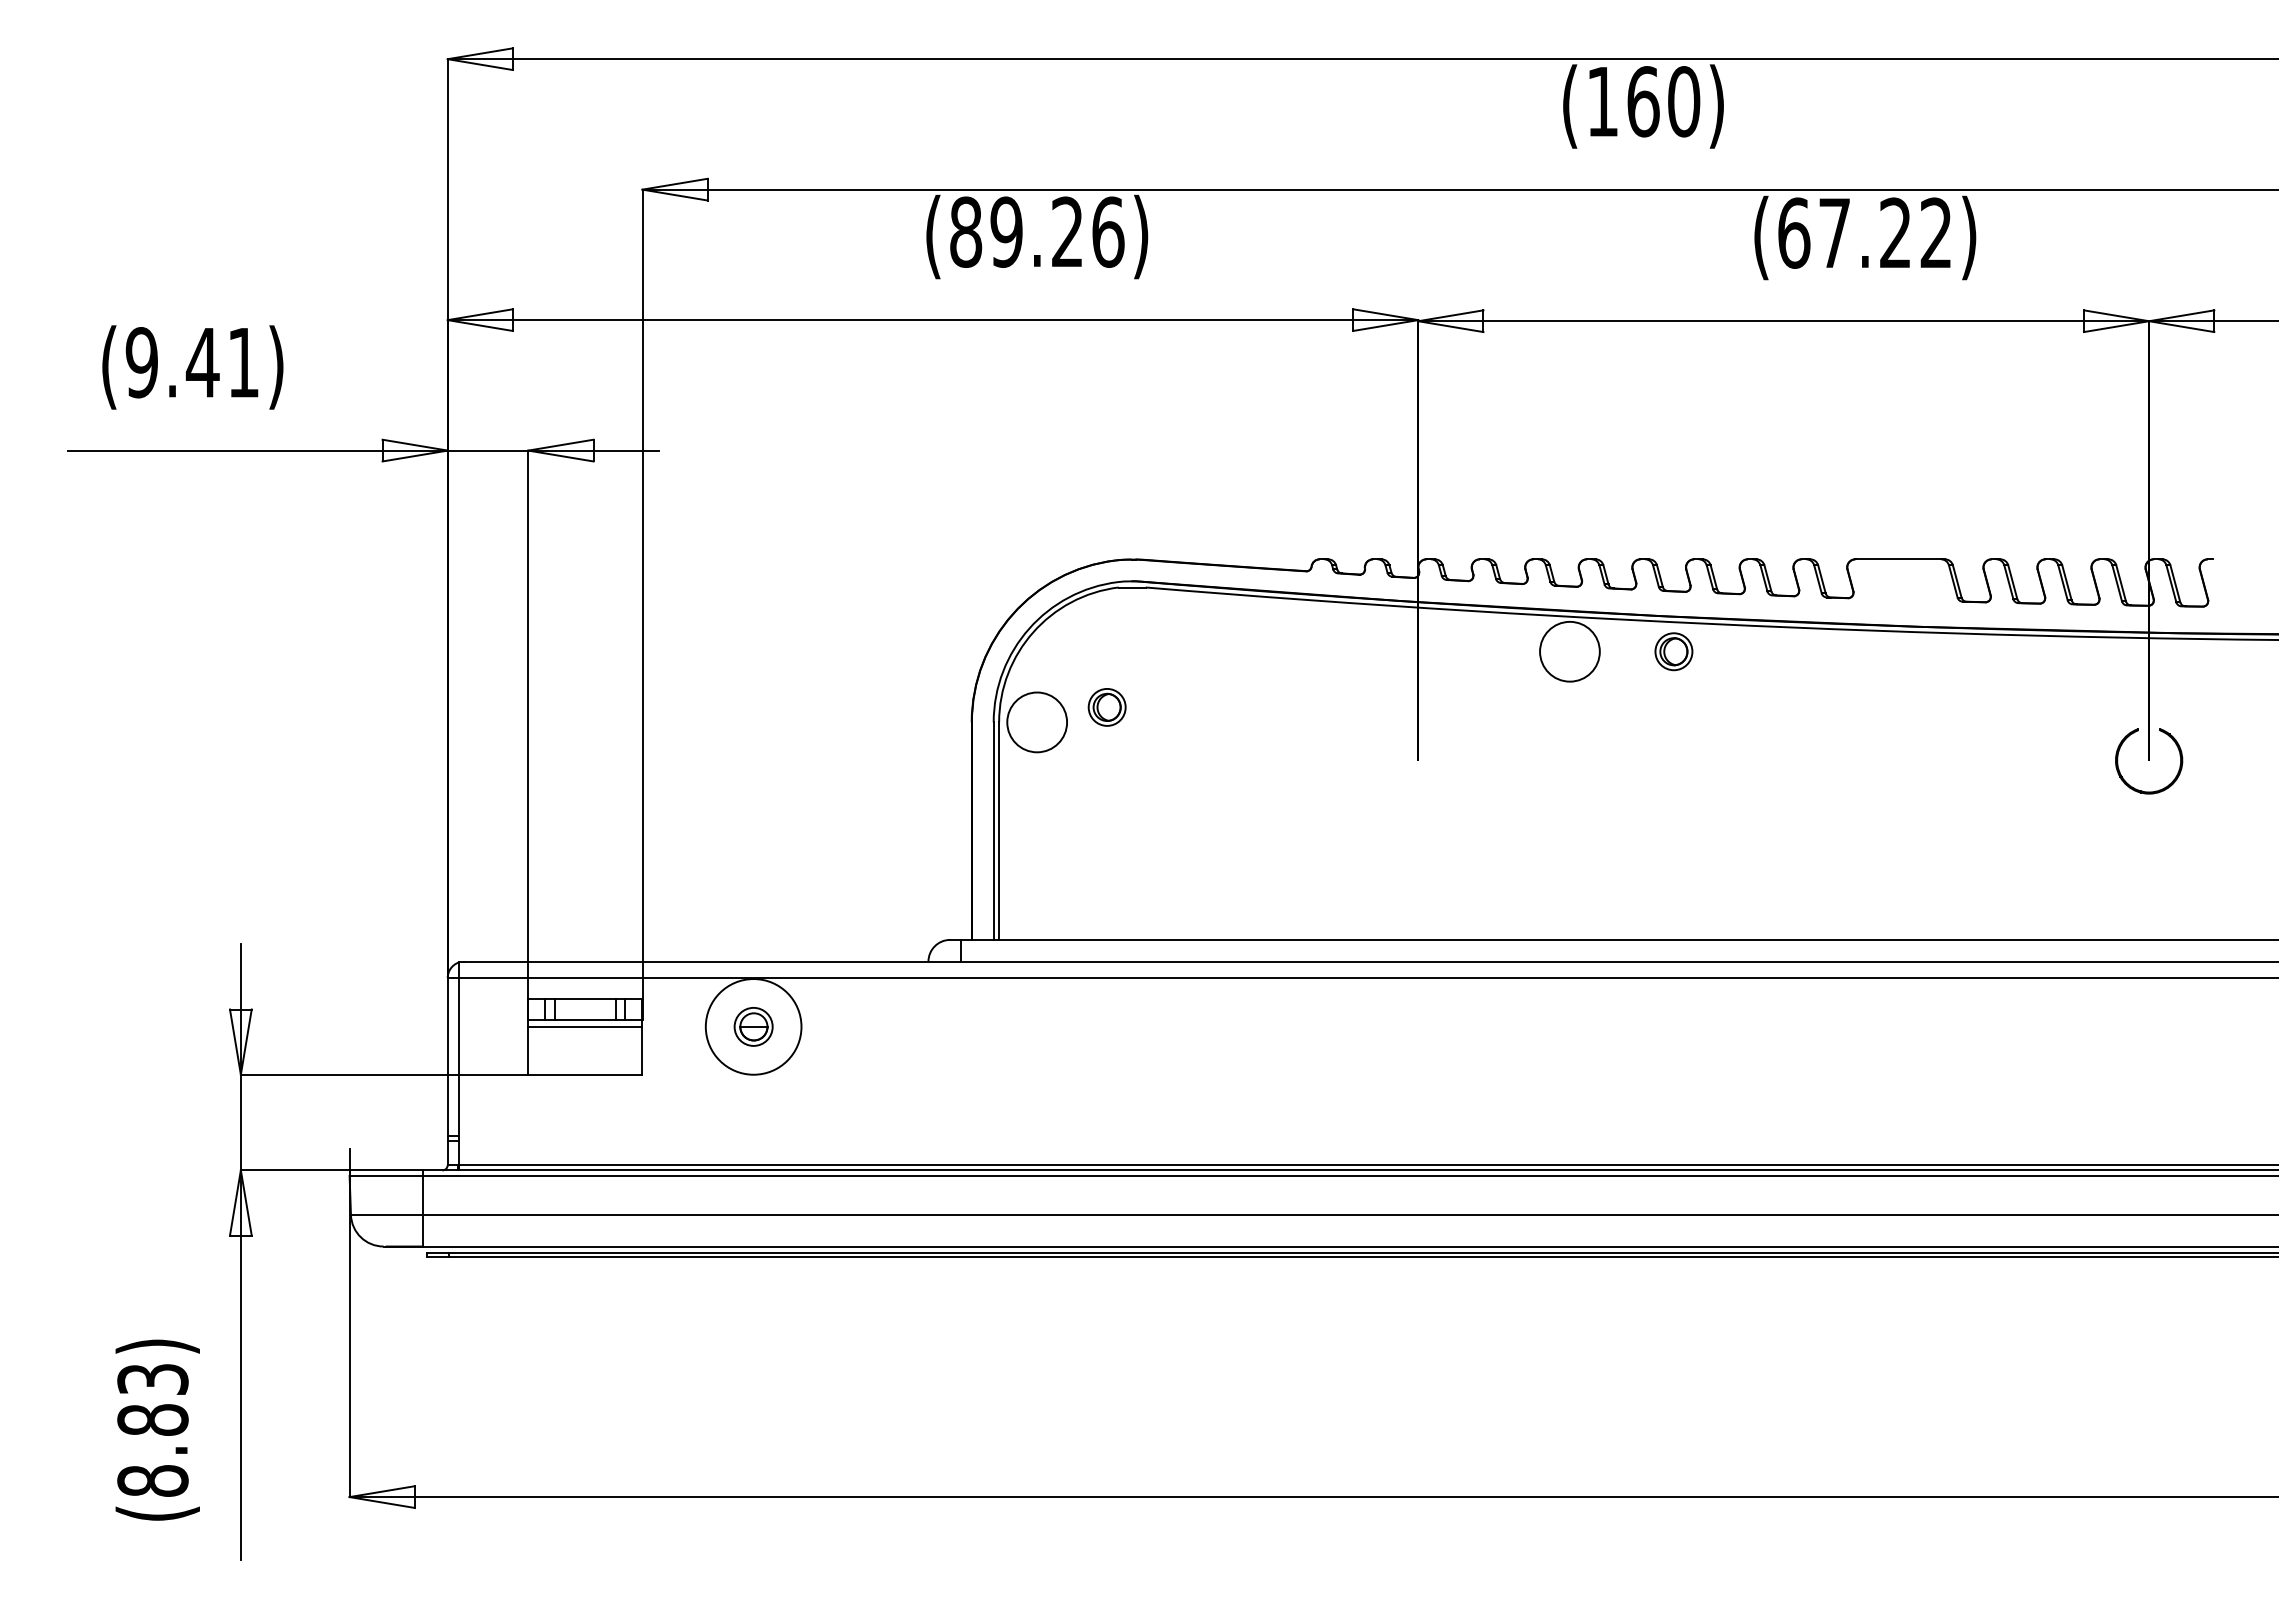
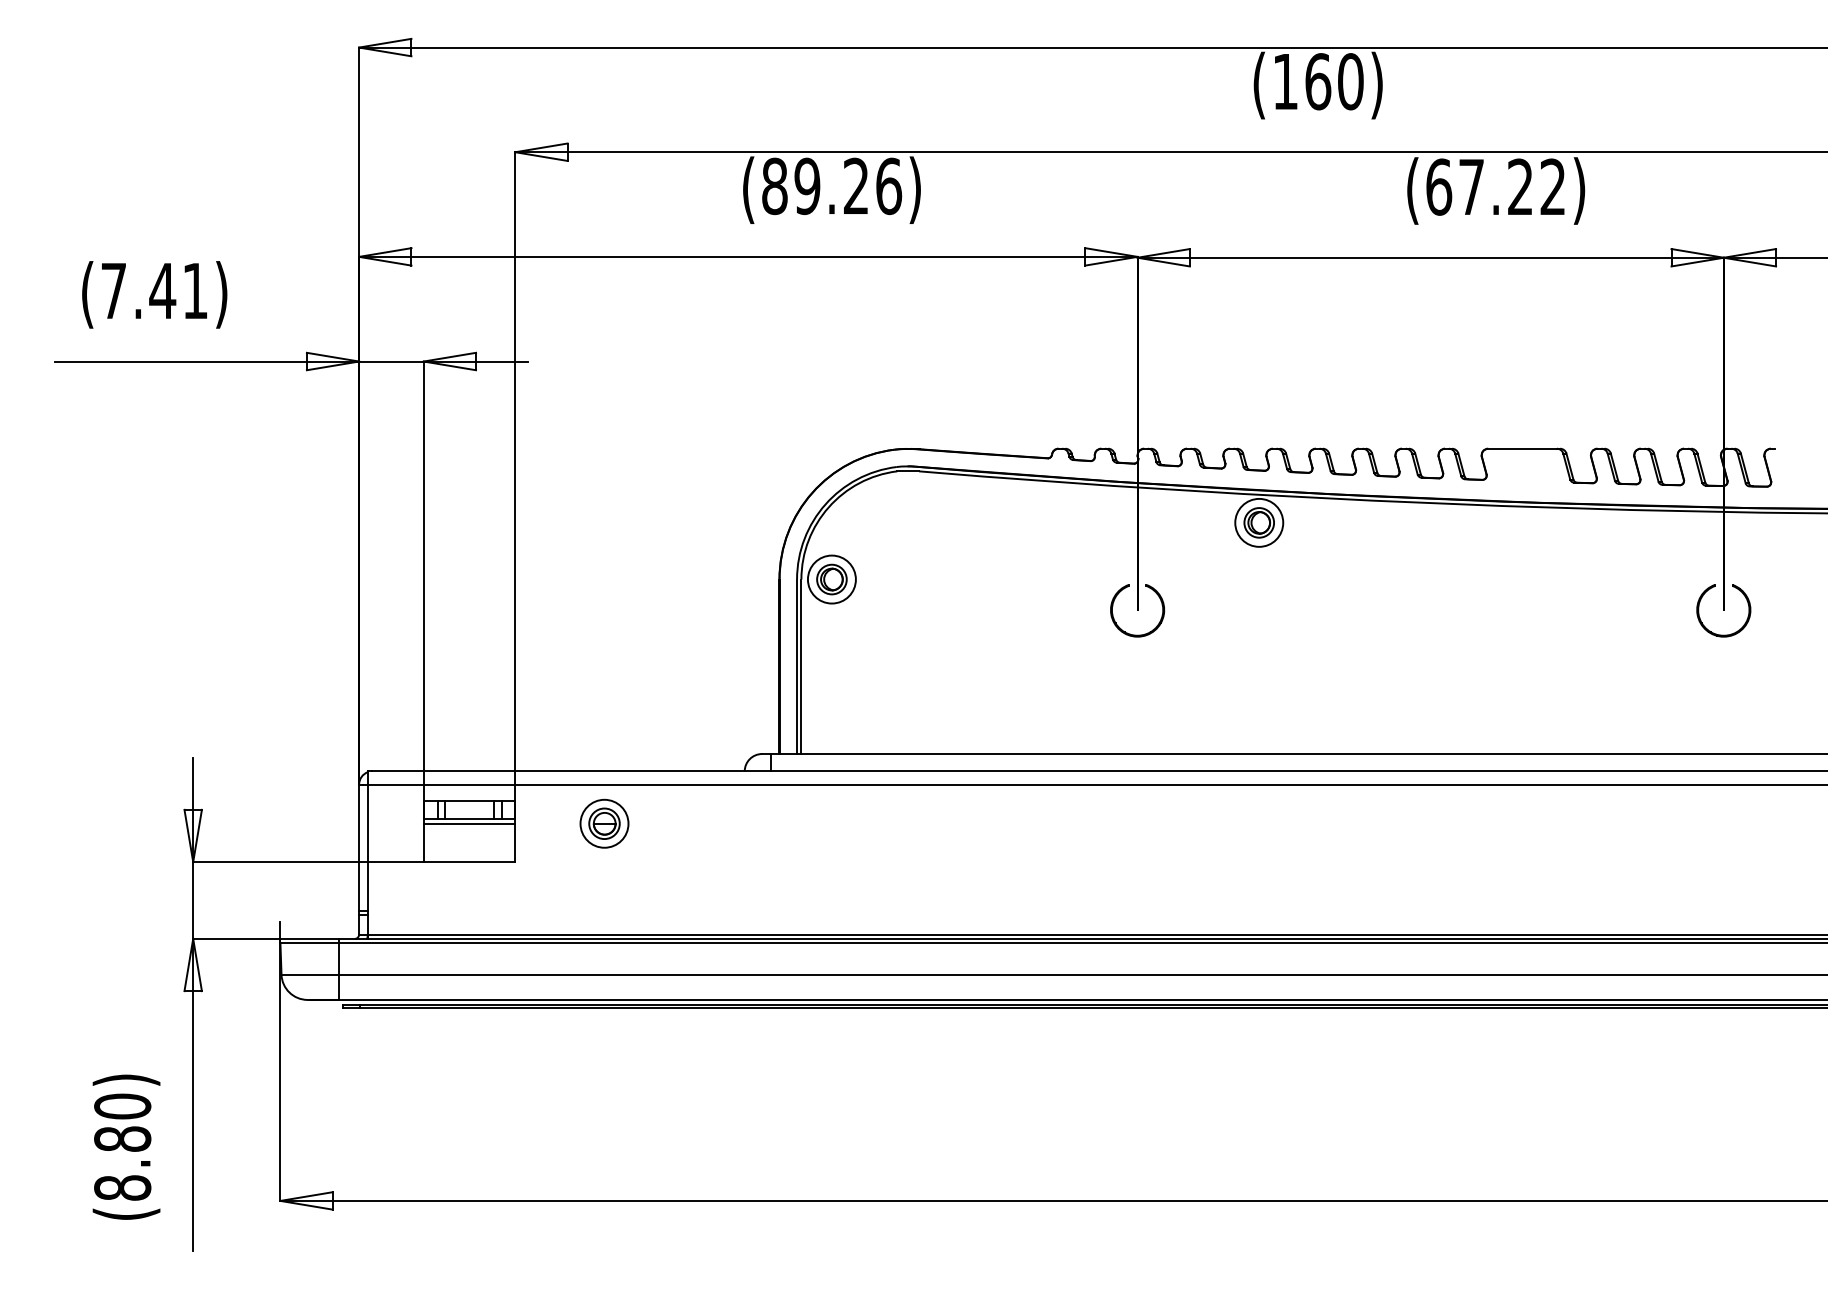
text: (141, 362) -> (113, 290), (9.41) -> (7.41)
part: (1673, 651) -> (1258, 522), moved
part: (1106, 707) -> (831, 579), moved
part: (1424, 790) -> (1142, 634), added
circle: (753, 1026) -> (604, 823), size x0.62
text: (152, 1379) -> (122, 1106), (8.83) -> (8.80)

